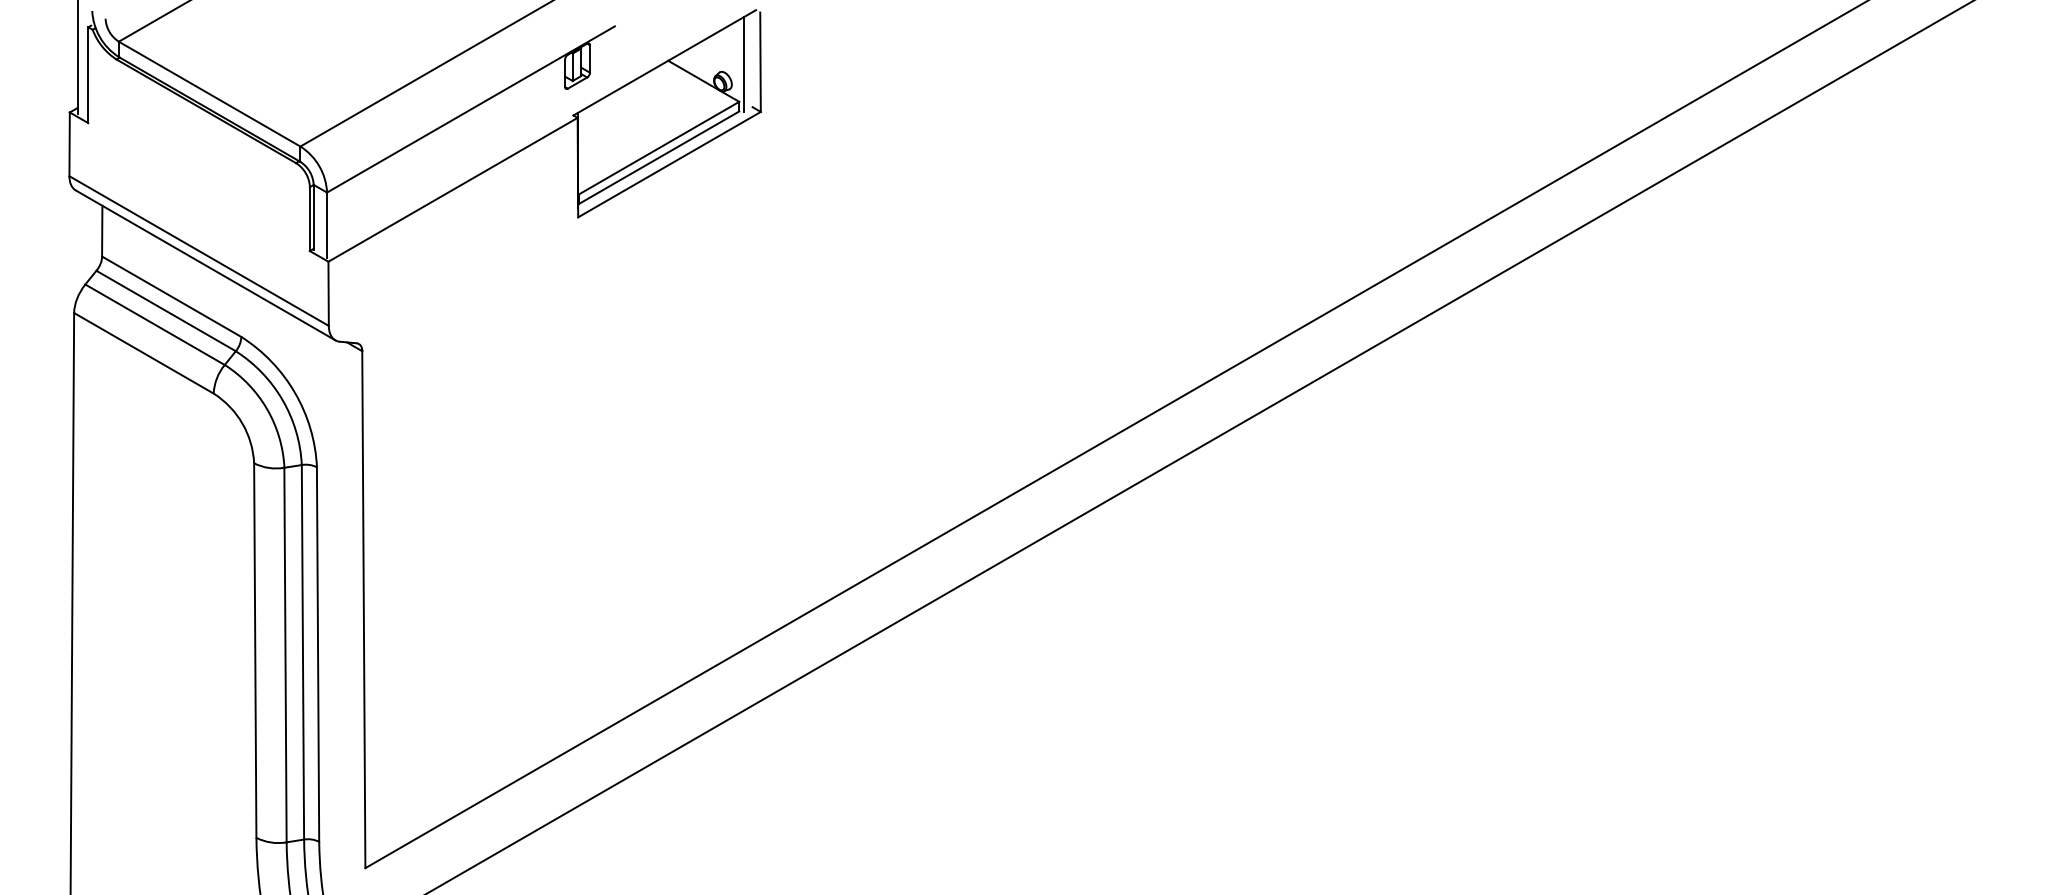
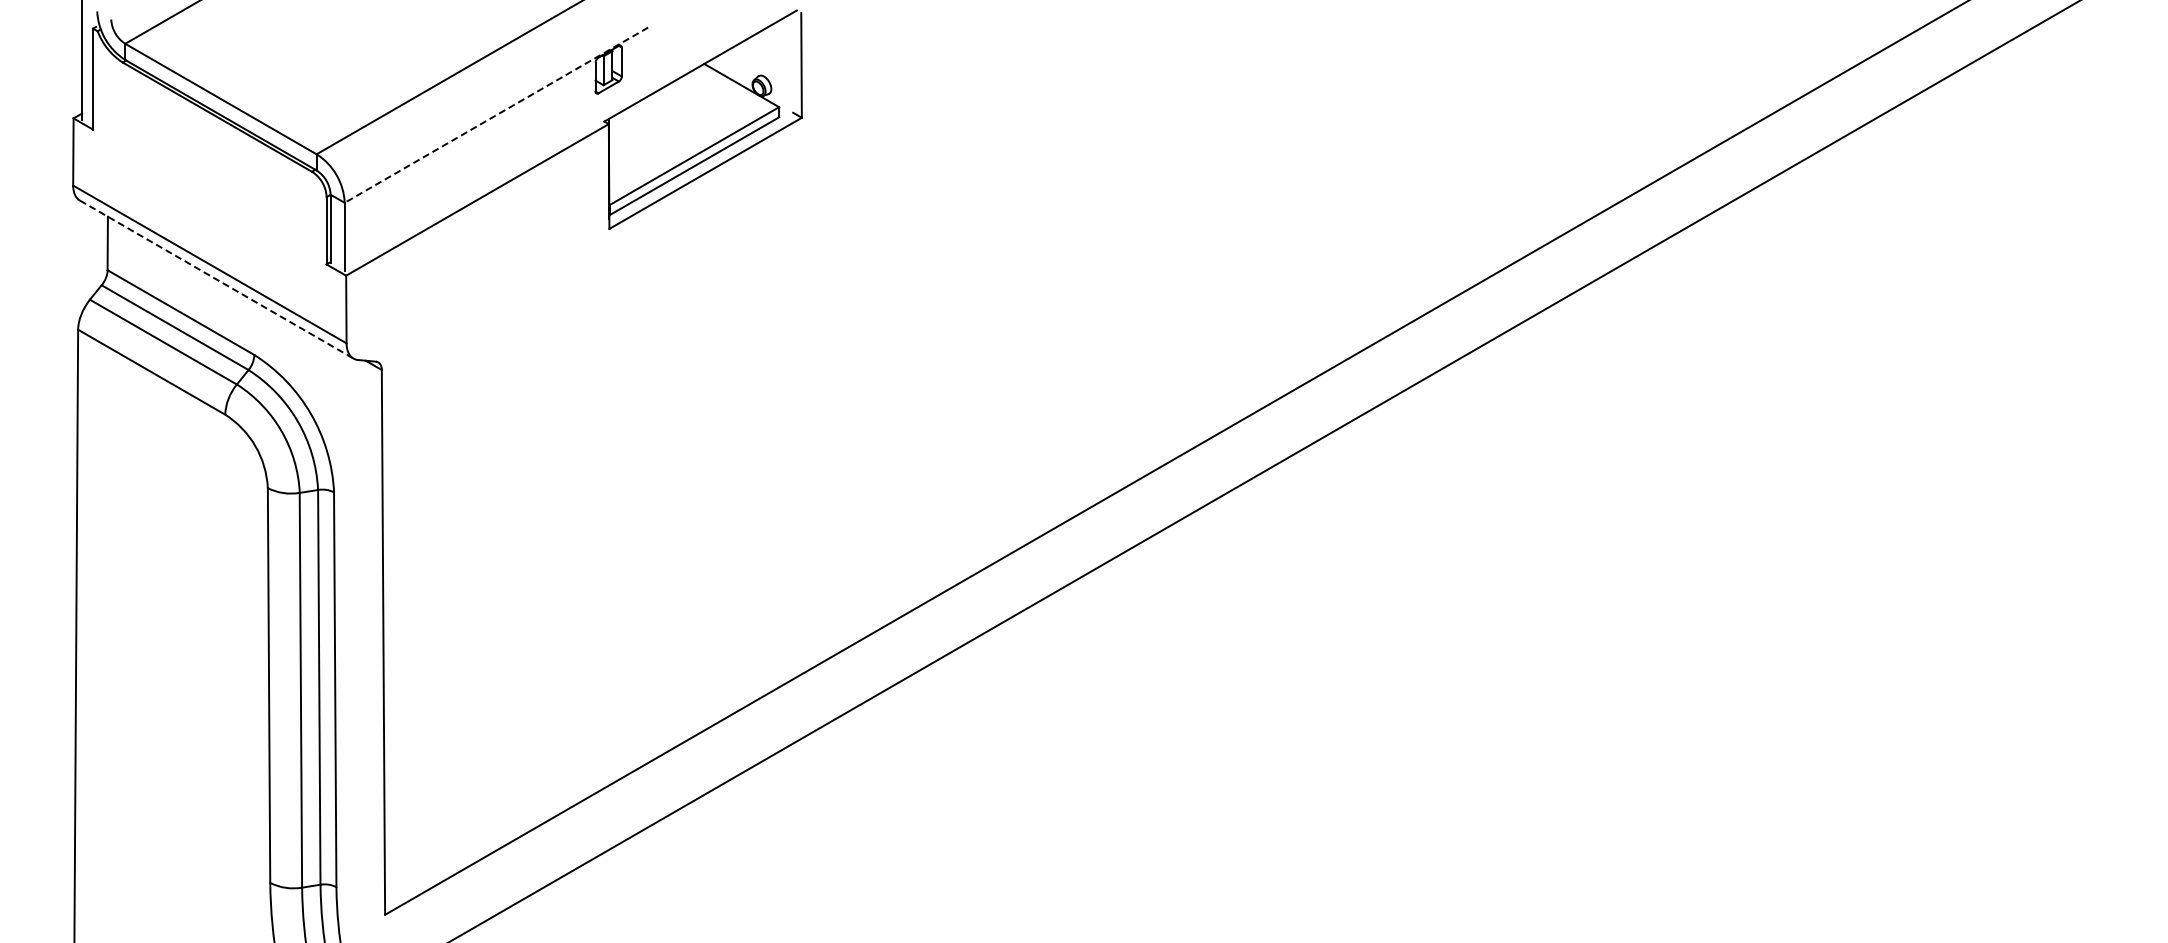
line: (744, 64) -> (784, 67), removed
line: (470, 109) -> (495, 115), solid -> dashed
line: (205, 265) -> (216, 279), solid -> dashed

